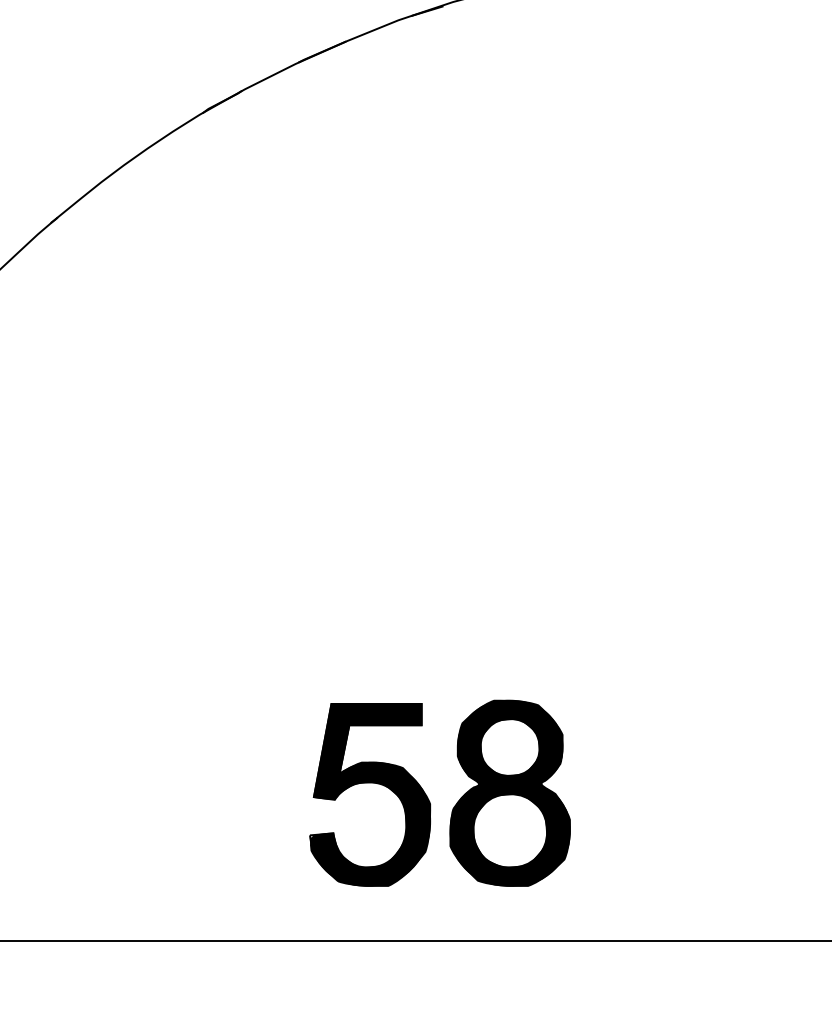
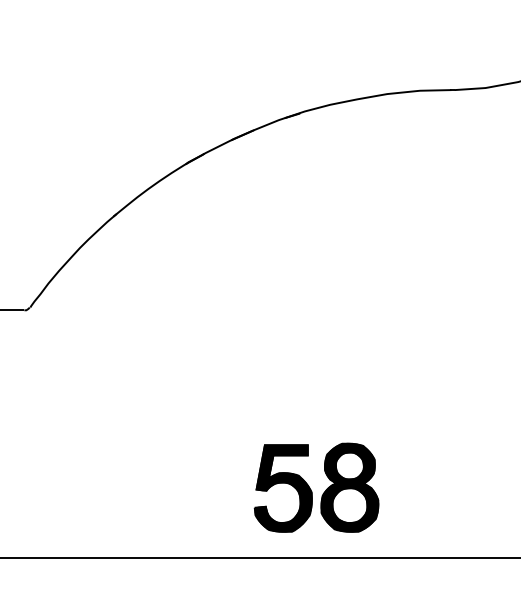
part: (439, 792) -> (316, 487), moved

